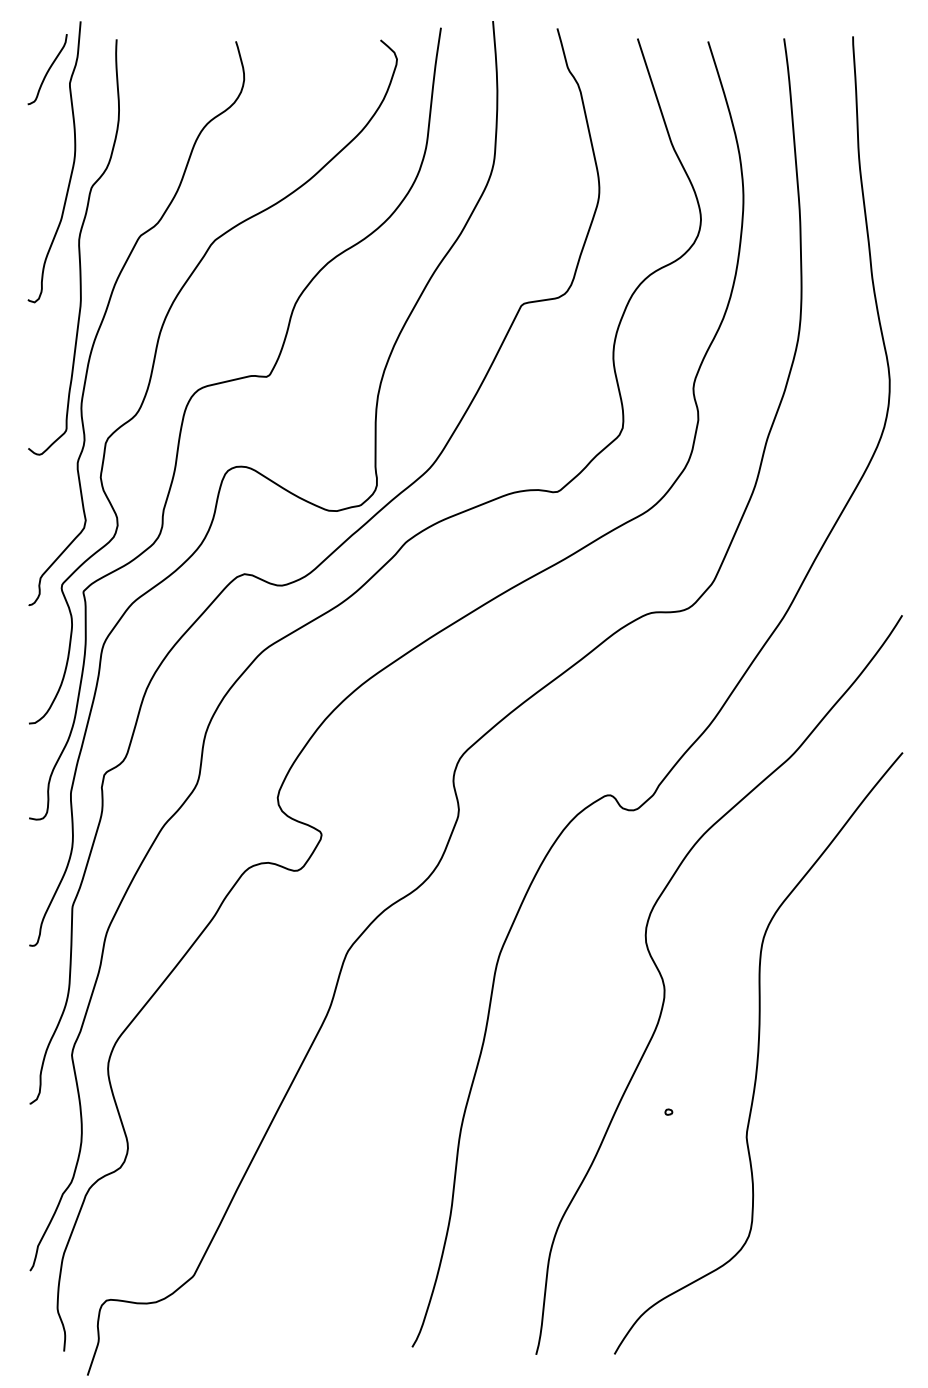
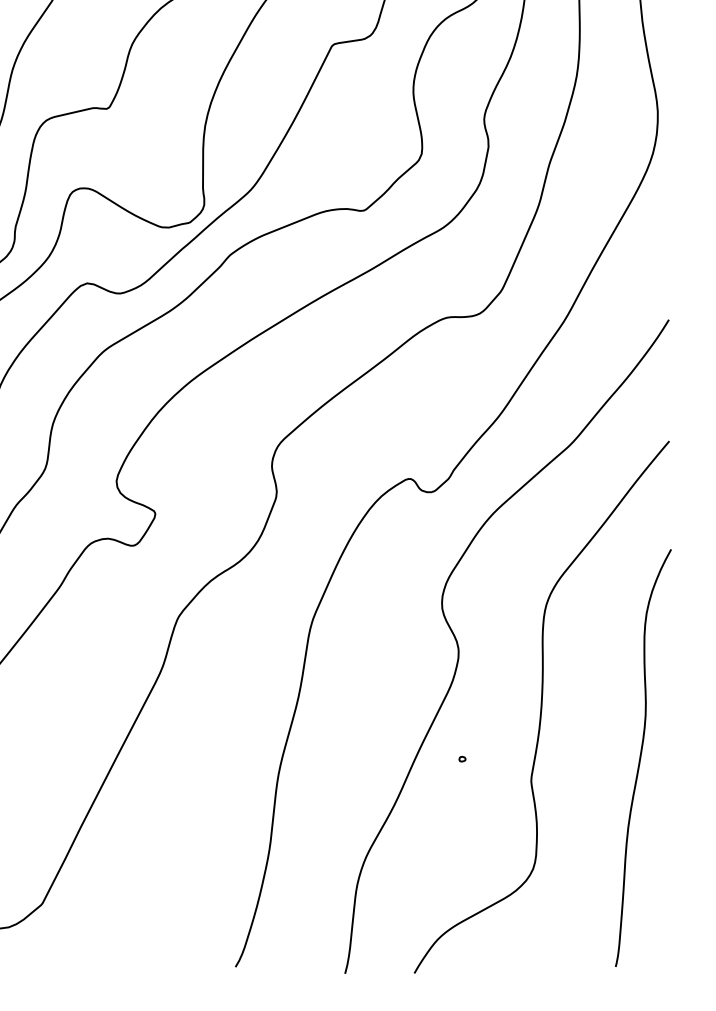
curve: (871, 1109) -> (641, 756), added

